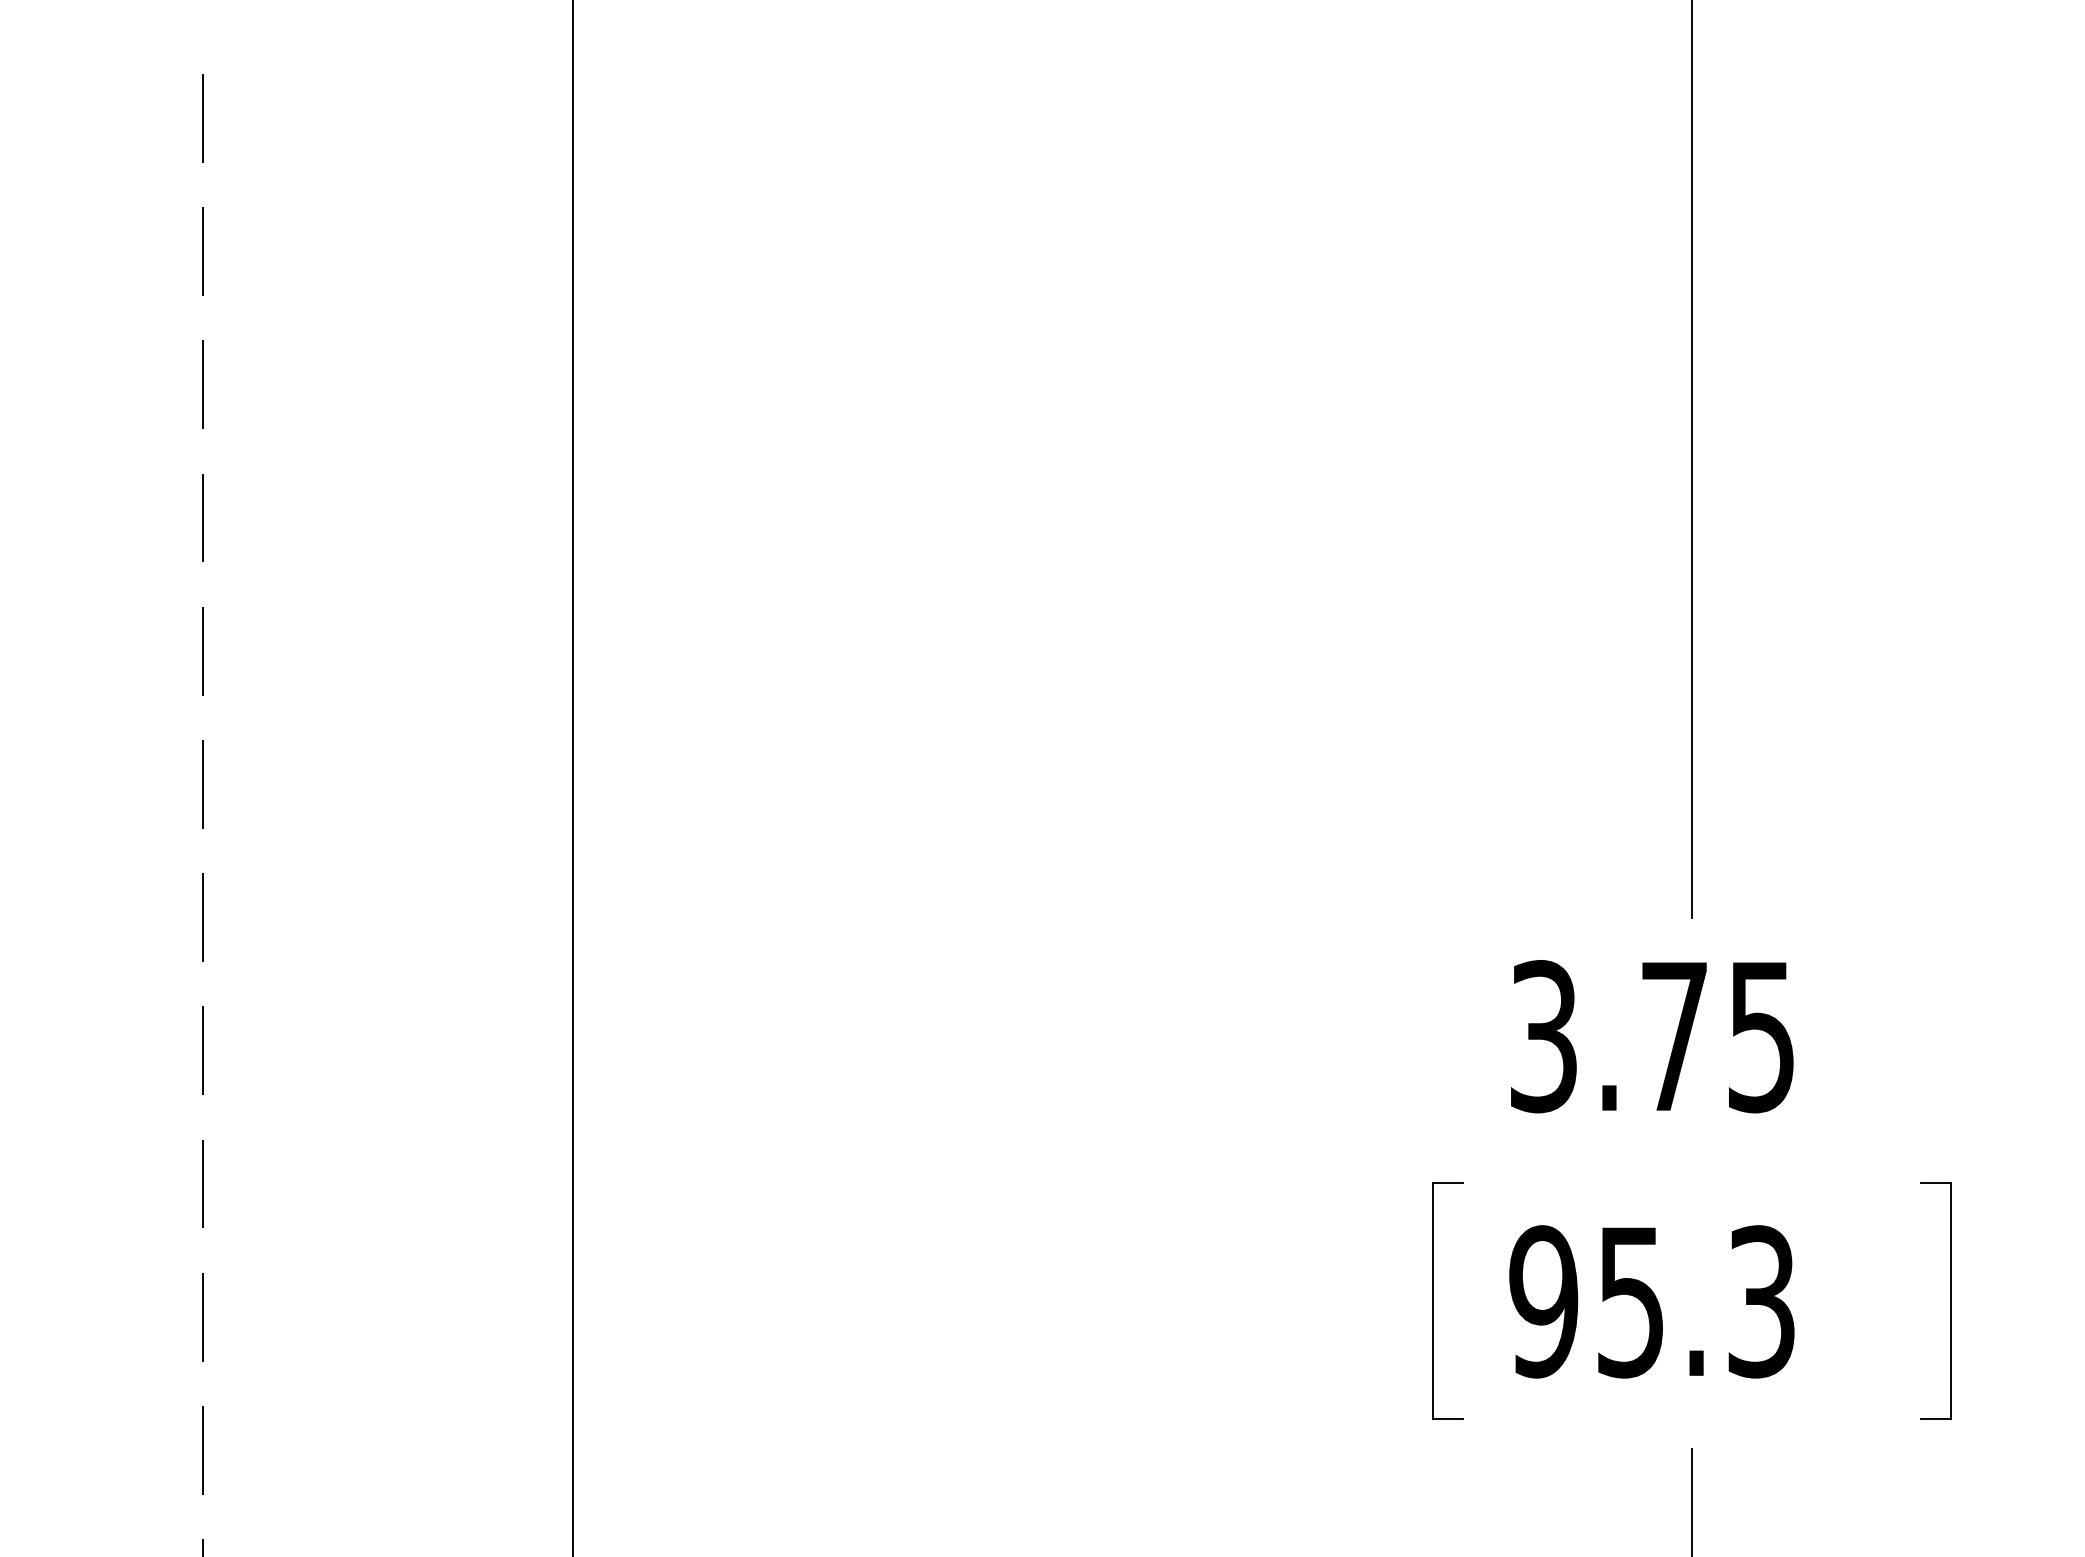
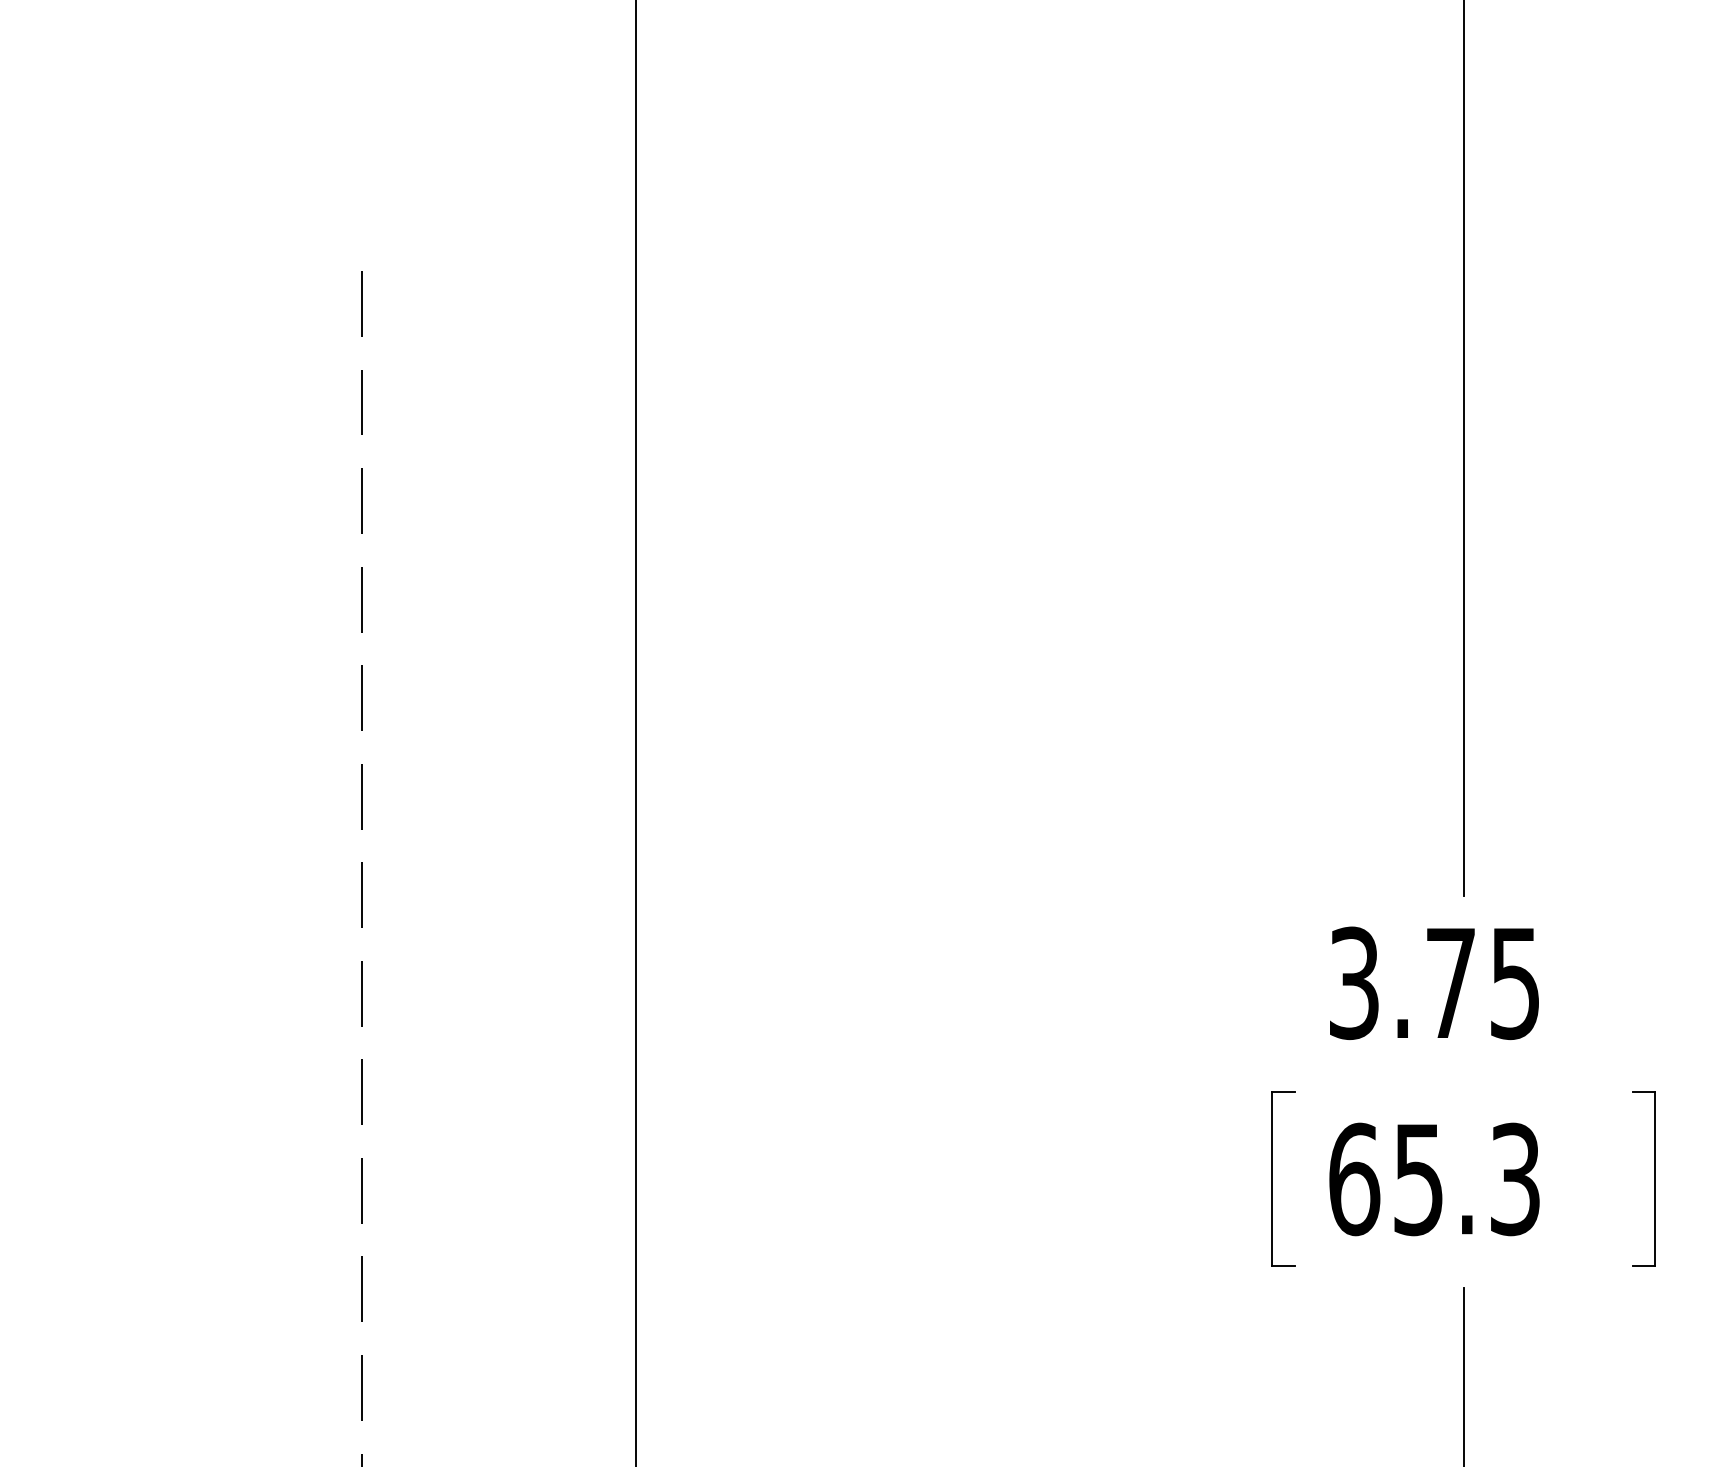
text: (1544, 1301) -> (1354, 1179), 95.3 -> 65.3

